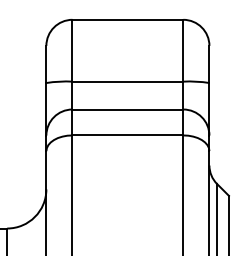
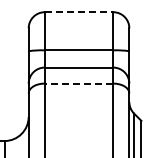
line: (128, 20) -> (79, 12), solid -> dashed
line: (127, 135) -> (78, 83), solid -> dashed

